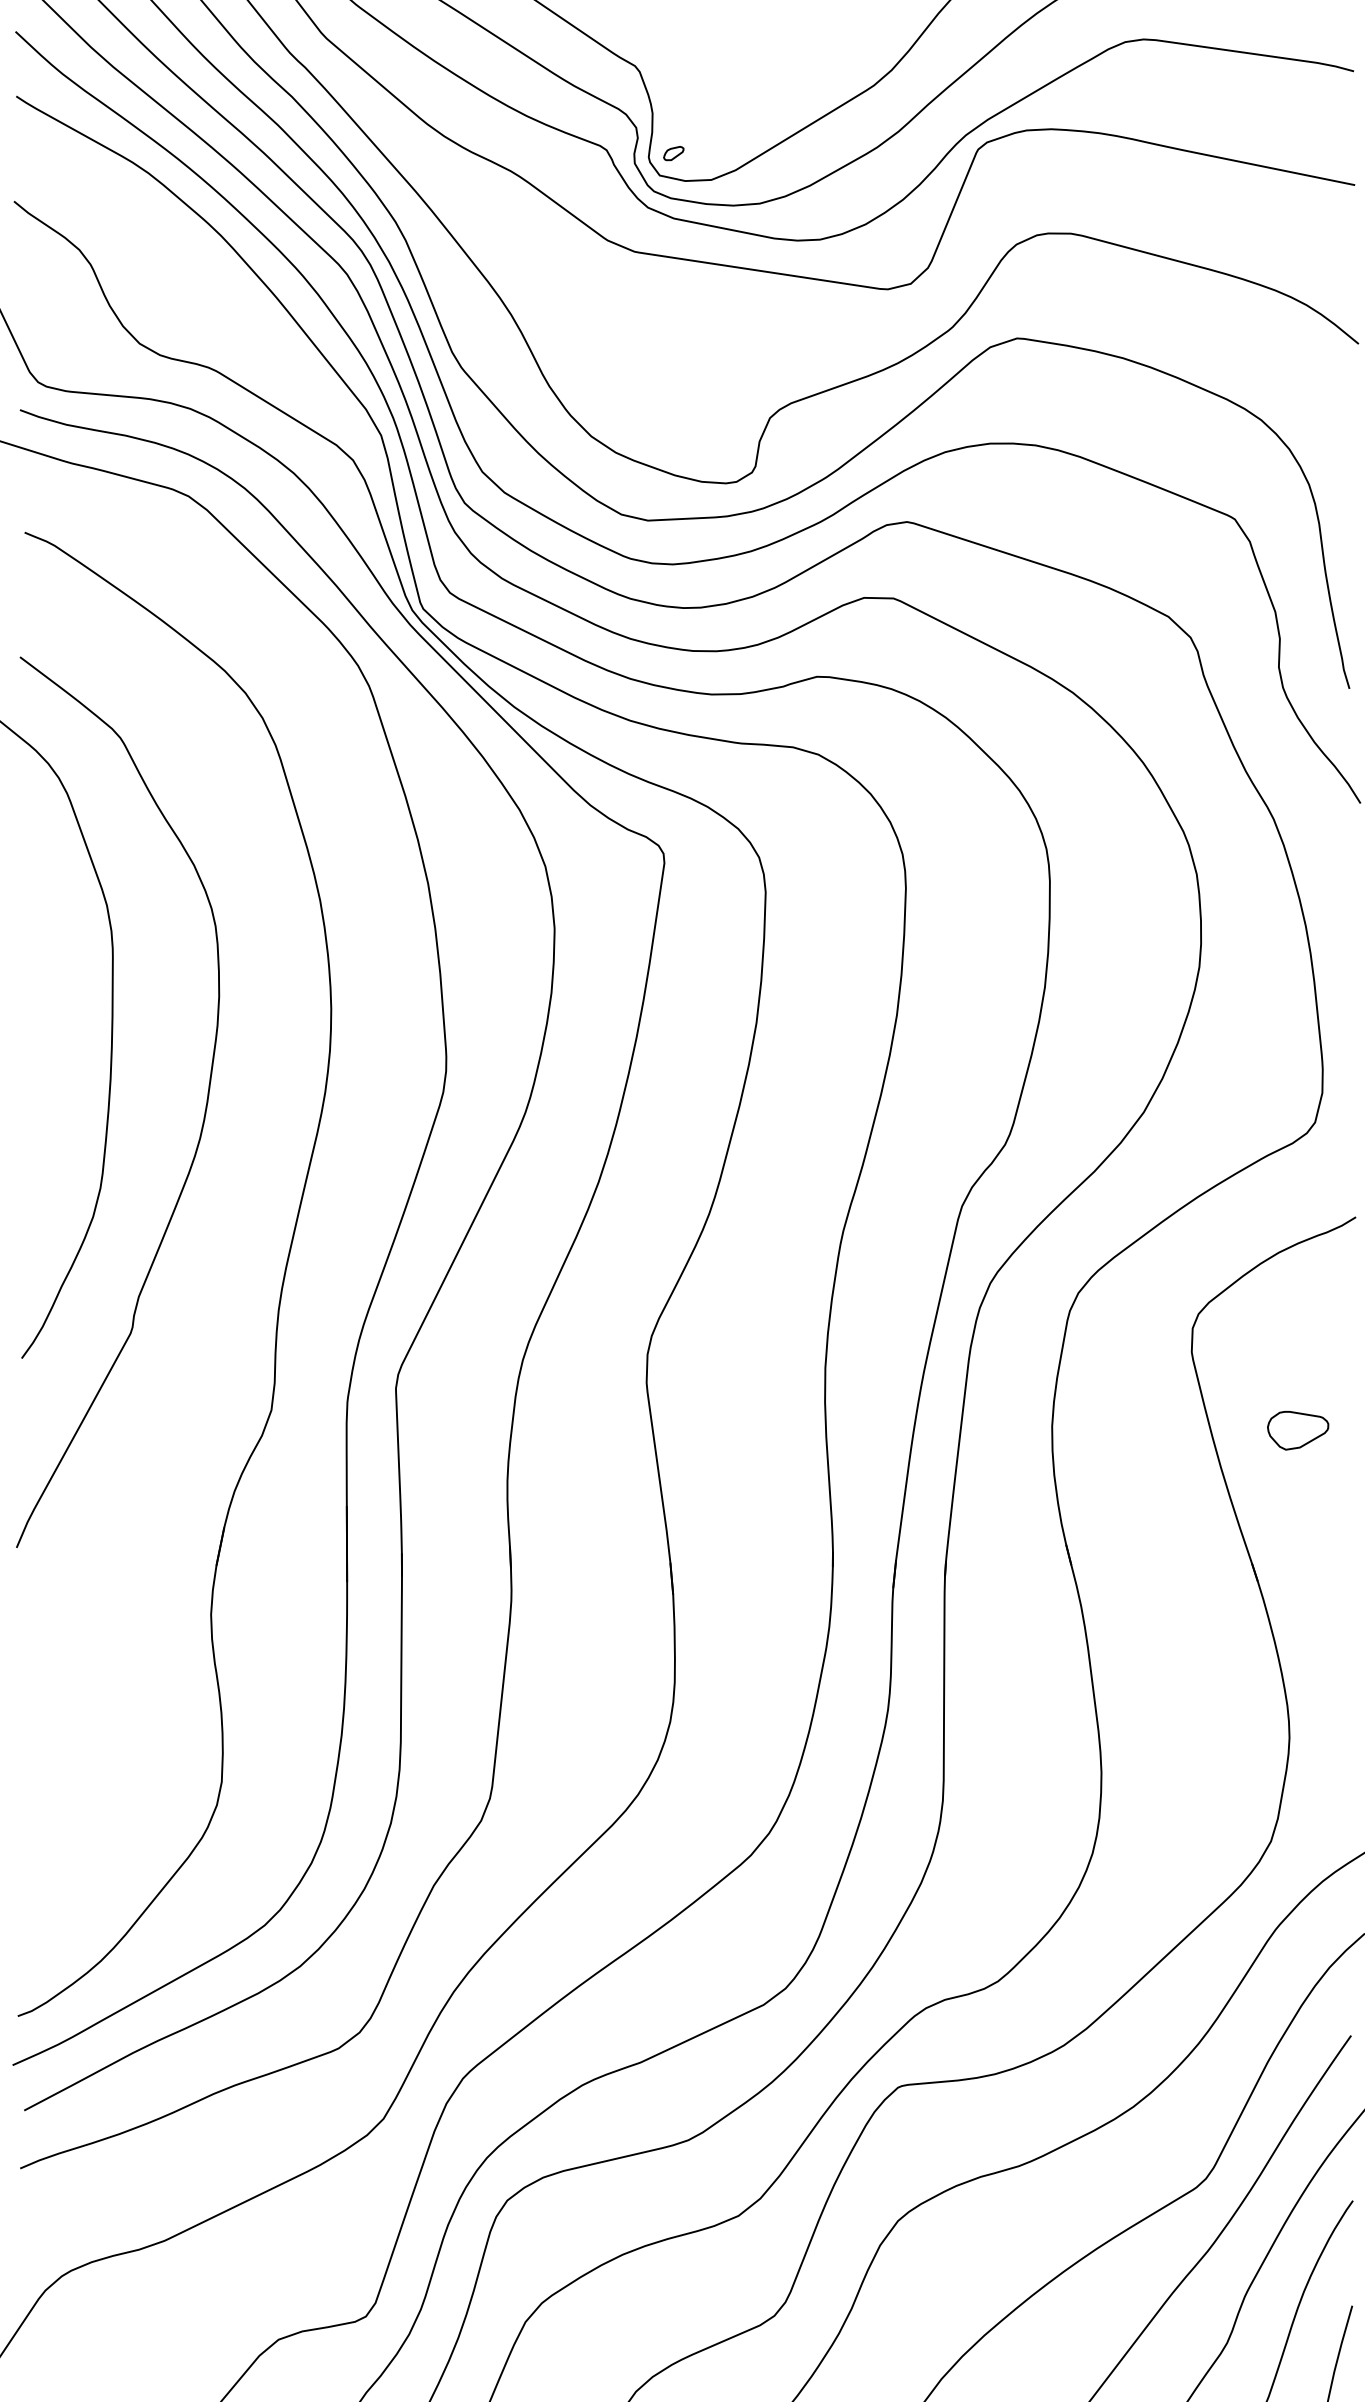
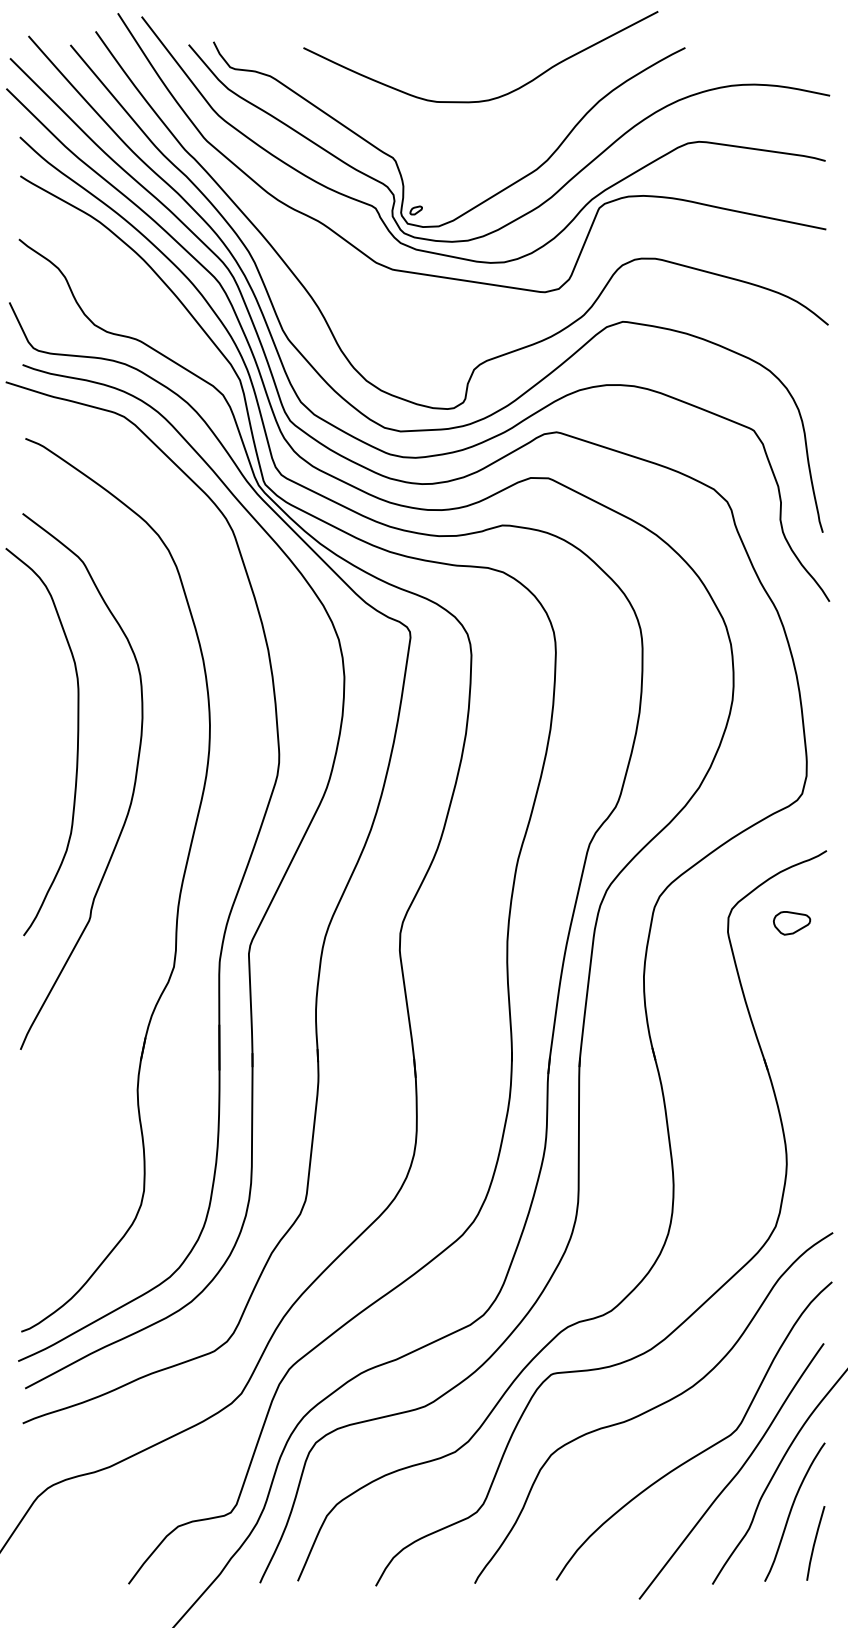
part: (1298, 1430) -> (792, 923), moved

